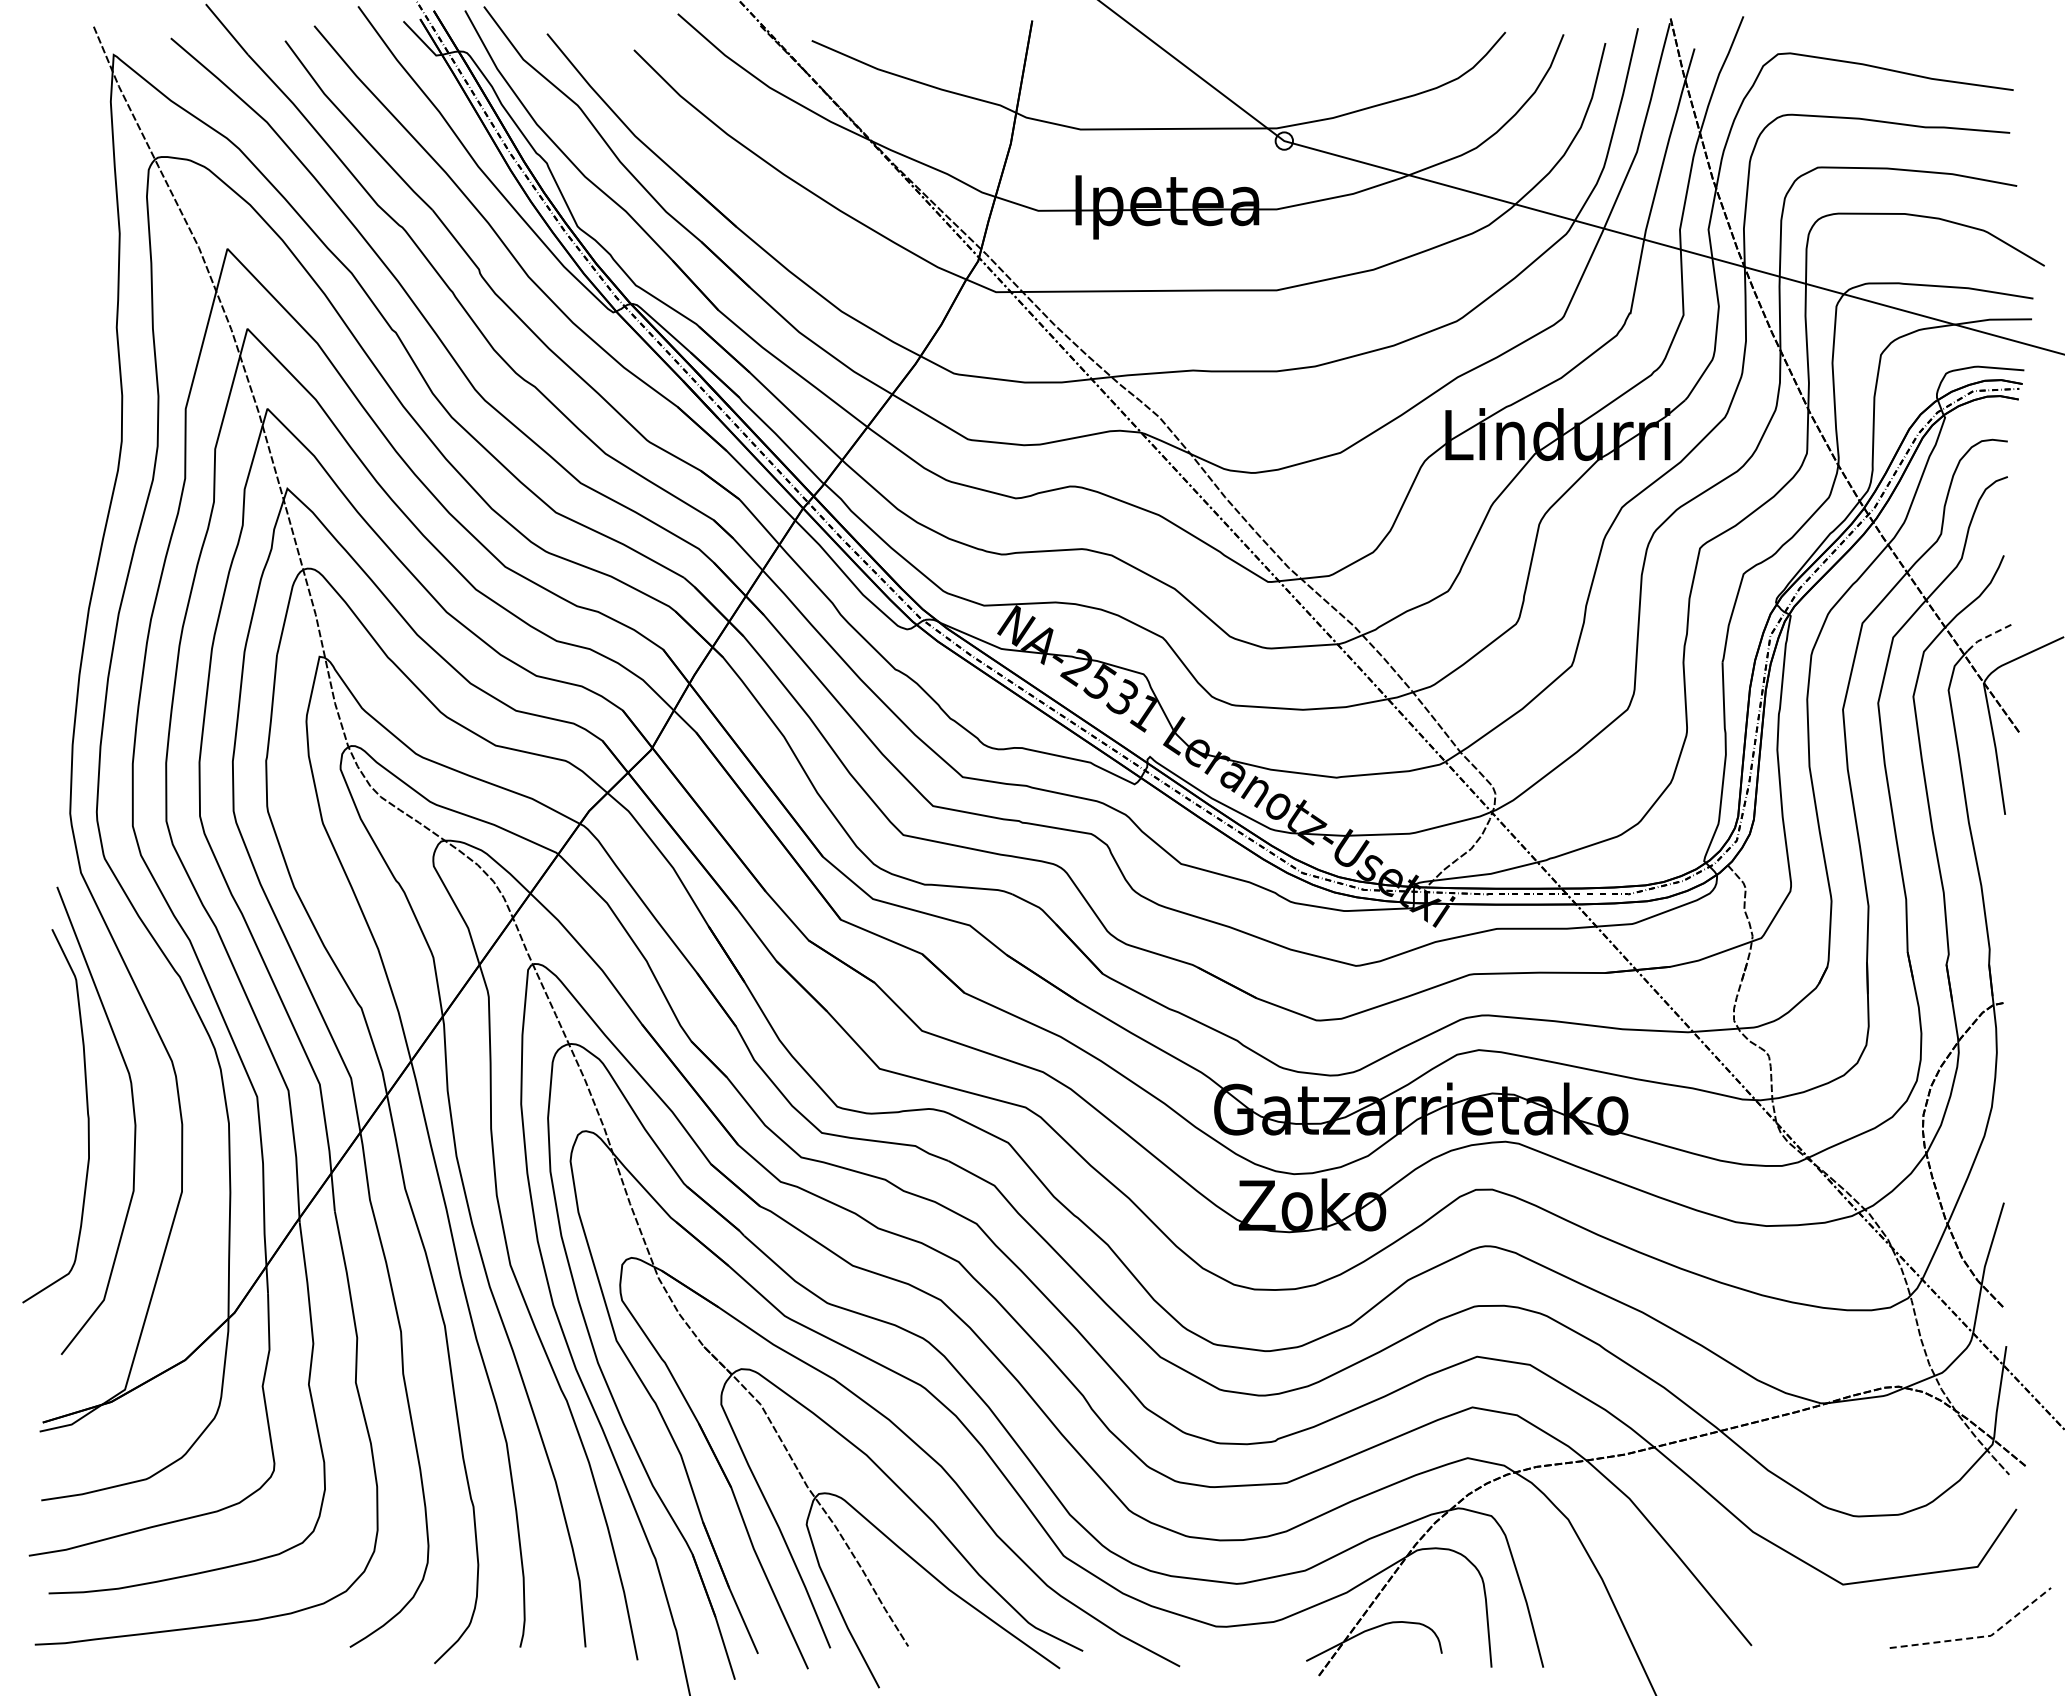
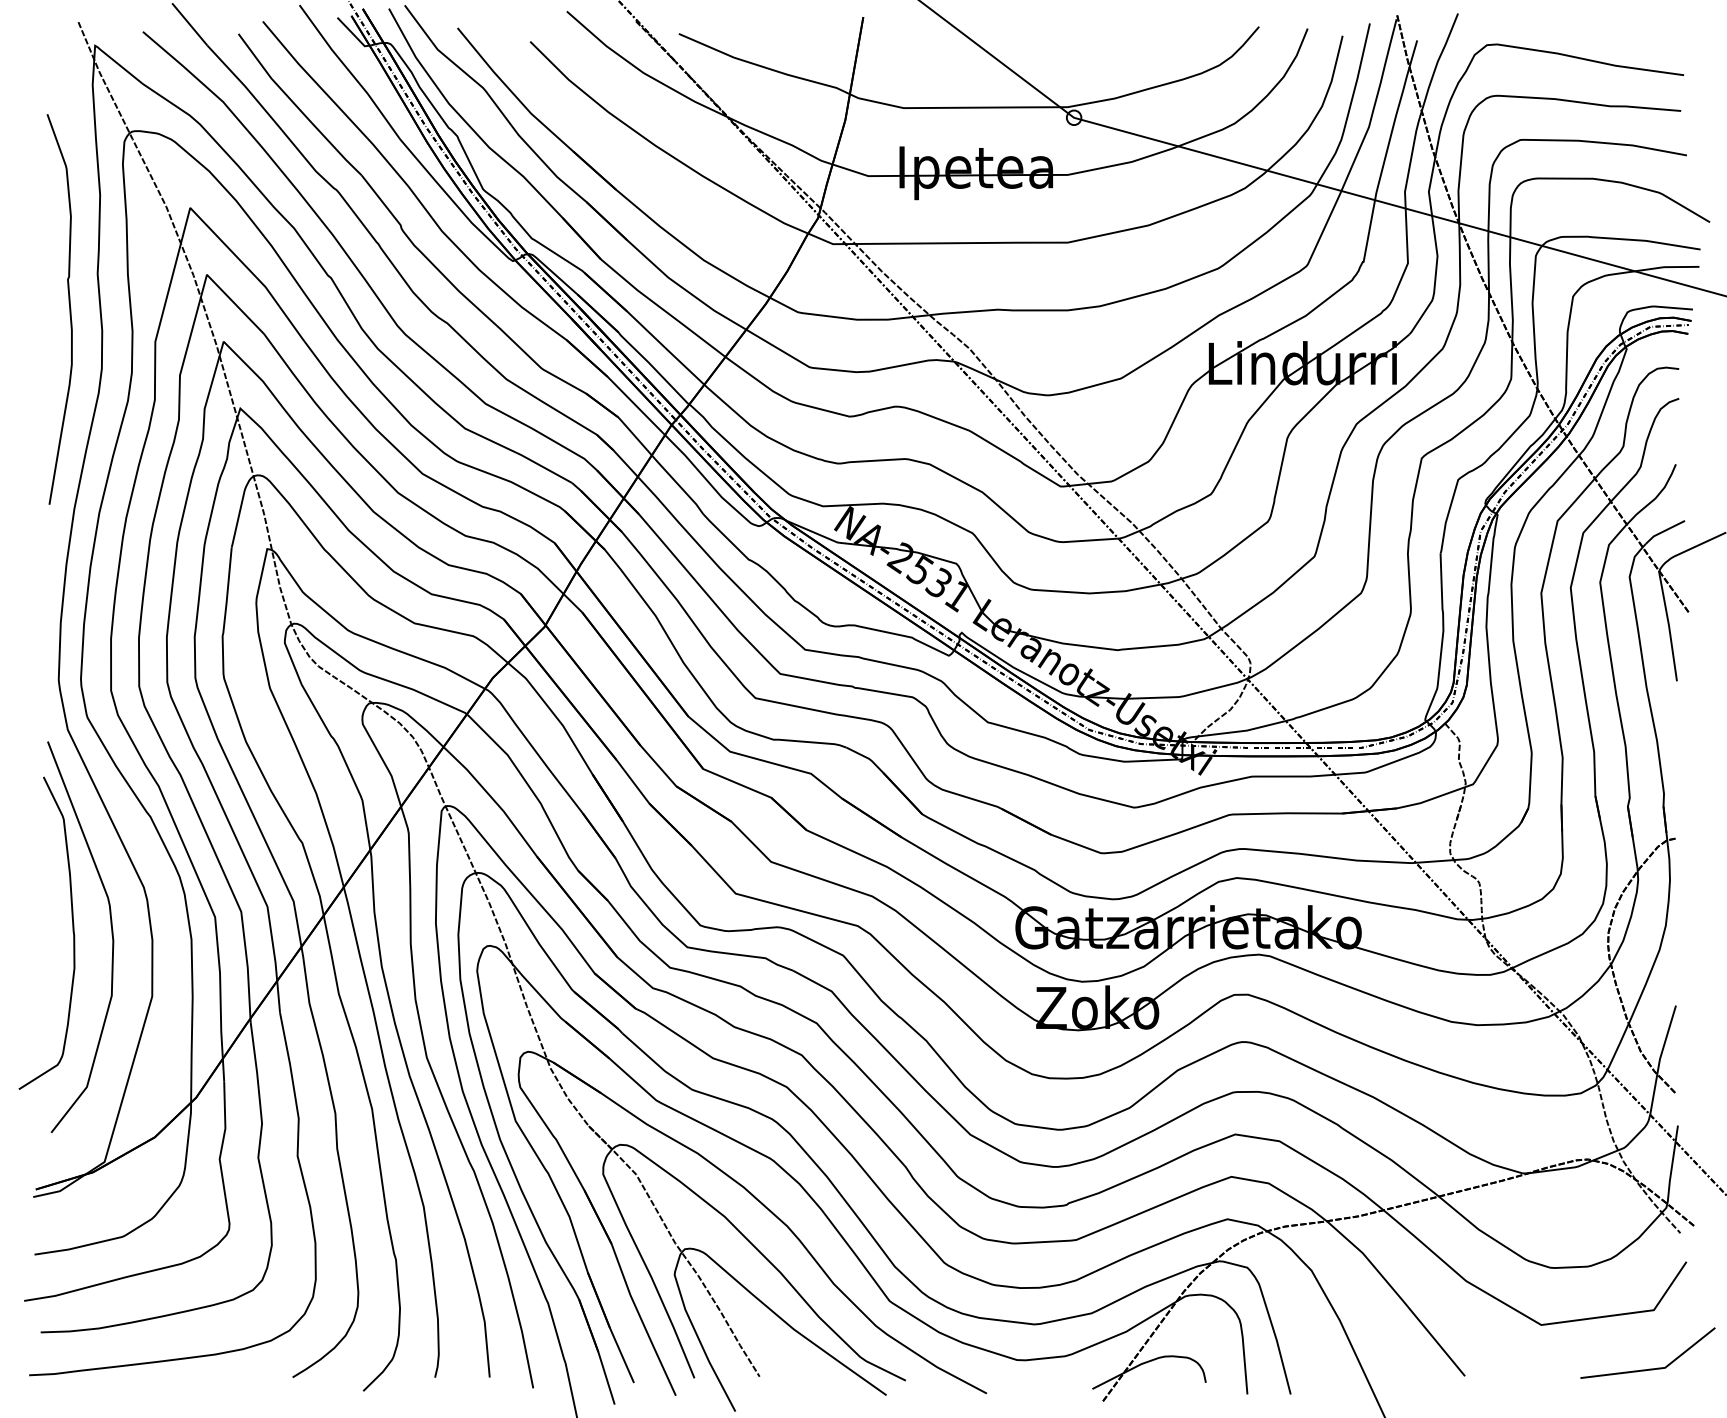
curve: (82, 367) -> (69, 307), added
line: (1989, 635) -> (1663, 531), dashed -> solid
line: (1979, 1637) -> (1655, 1369), dashed -> solid

